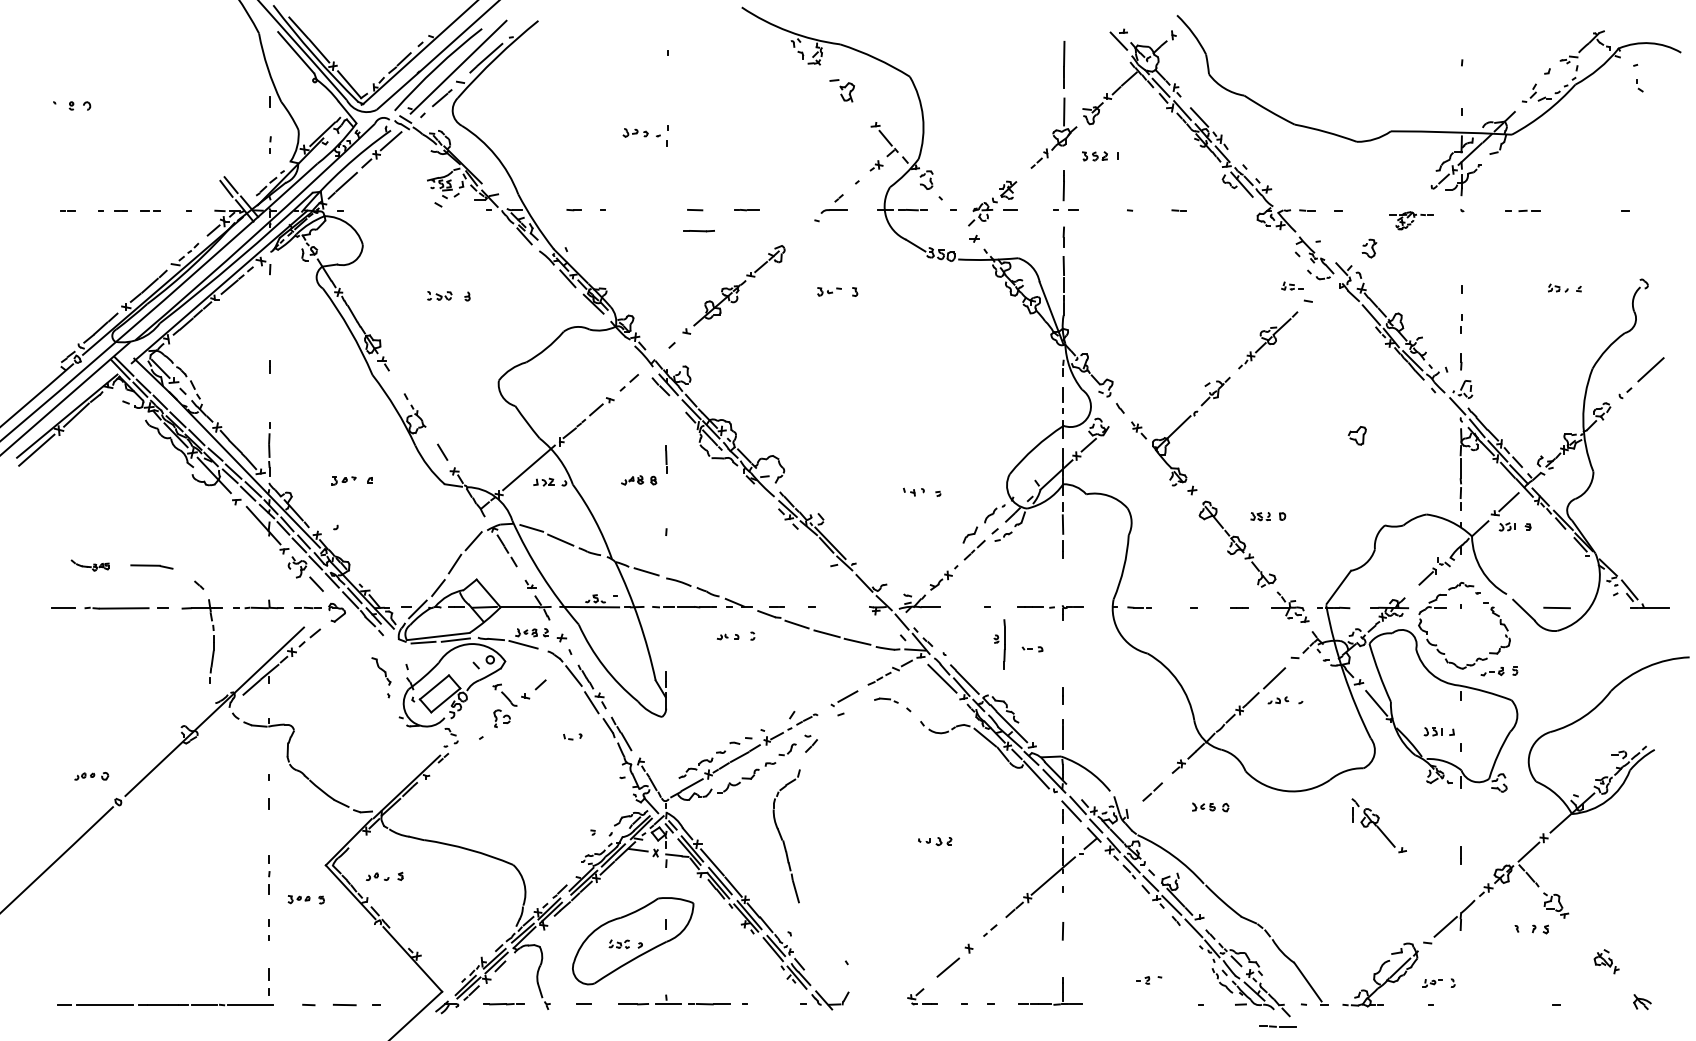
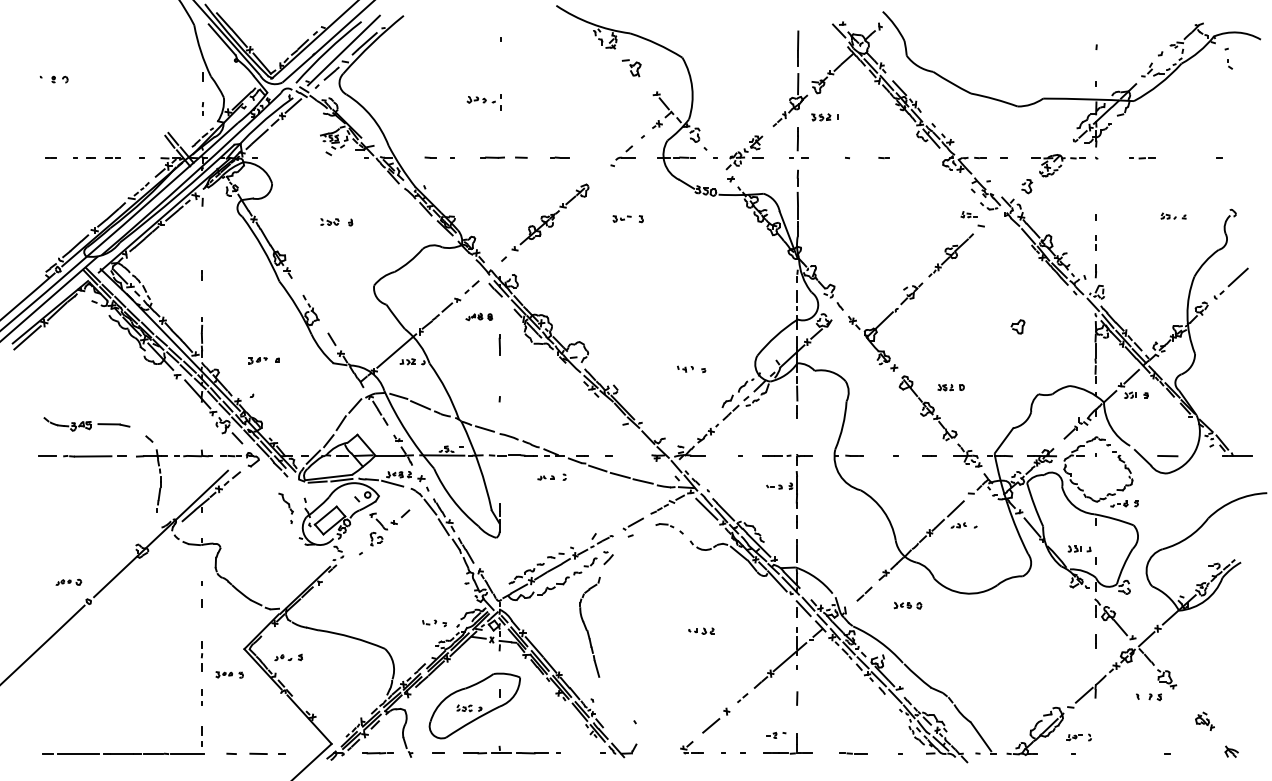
part: (1410, 220) -> (1057, 165), size x1.67
line: (698, 231) -> (492, 158), moved
part: (639, 480) -> (479, 317), moved
part: (90, 565) -> (67, 424), size x1.67
part: (999, 644) -> (793, 490), moved
part: (572, 736) -> (429, 622), moved
part: (1378, 825) -> (1114, 619), moved
part: (1149, 980) -> (776, 735), moved
line: (1276, 1026) -> (852, 753), moved

